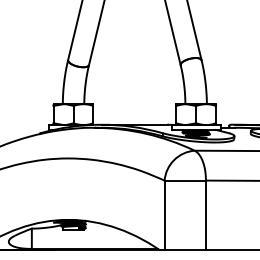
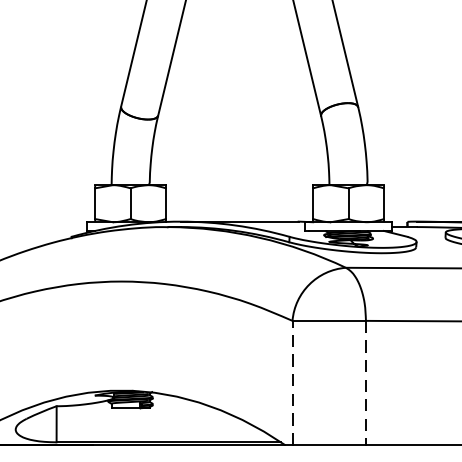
line: (164, 215) -> (292, 382), solid -> dashed
line: (205, 215) -> (365, 382), solid -> dashed

